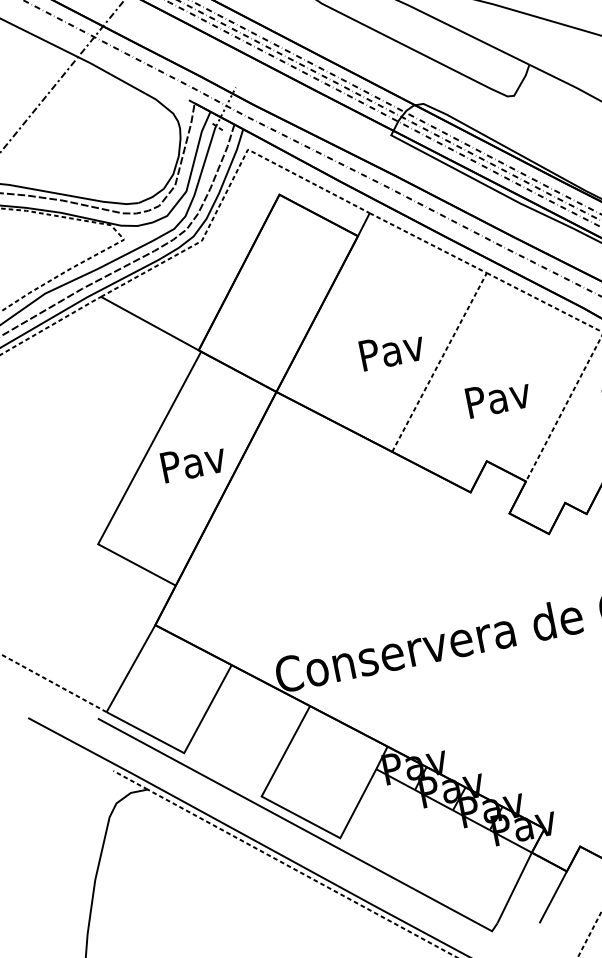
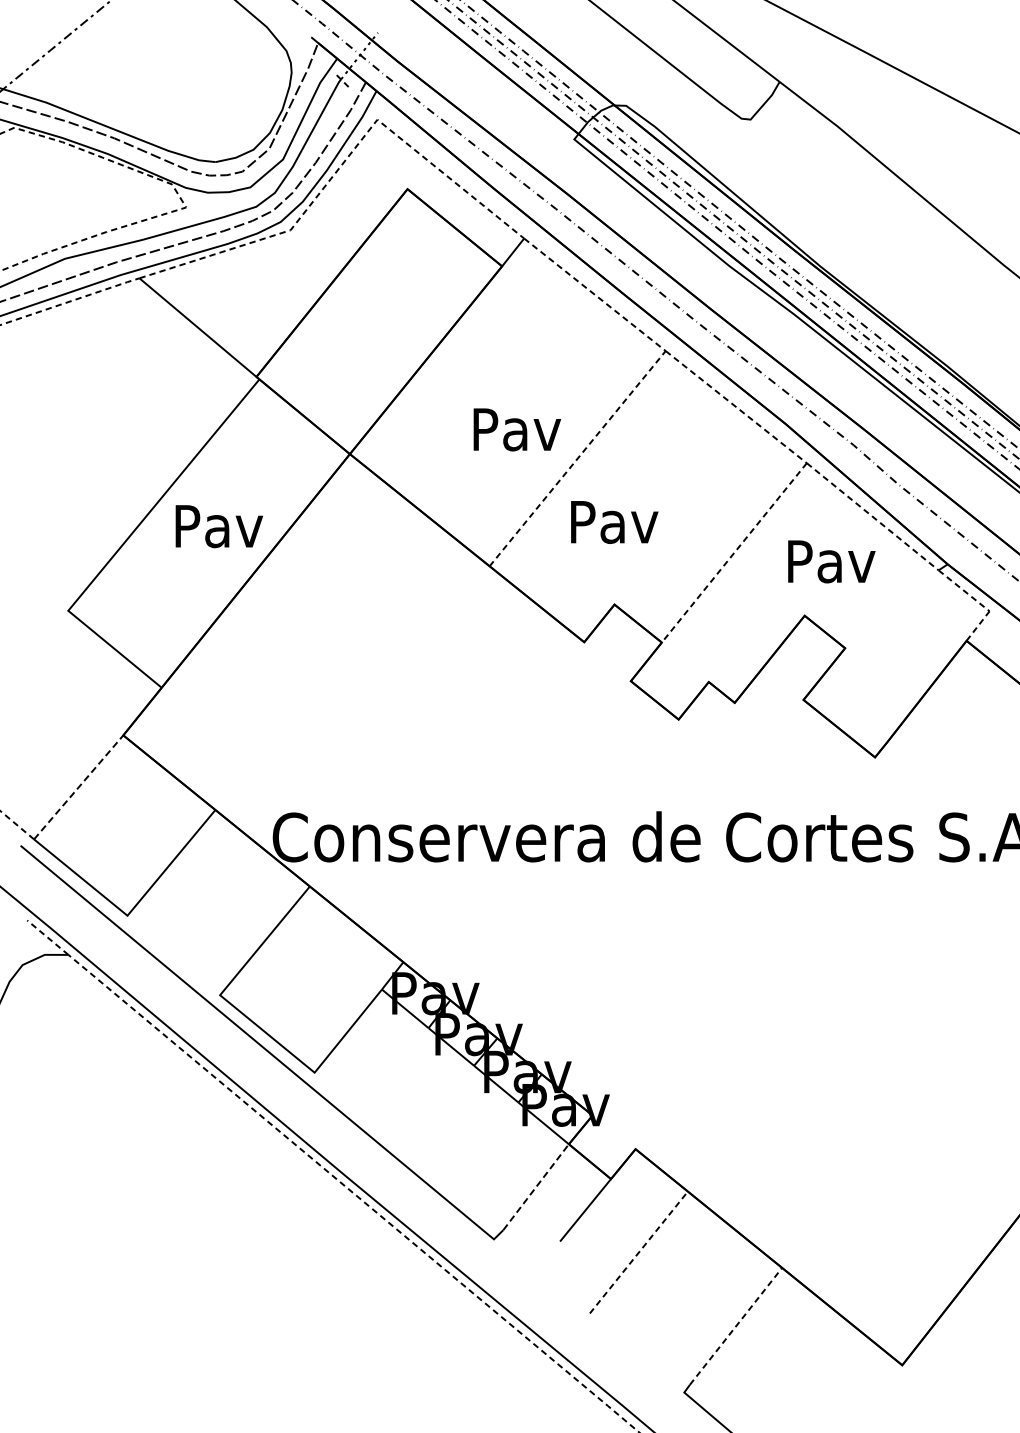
text: (498, 397) -> (614, 522), moved
line: (130, 668) -> (78, 787), solid -> dashed
line: (514, 887) -> (536, 1186), solid -> dashed

